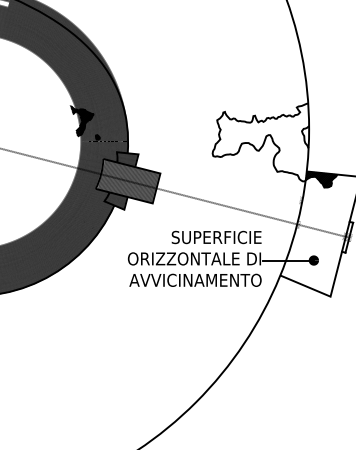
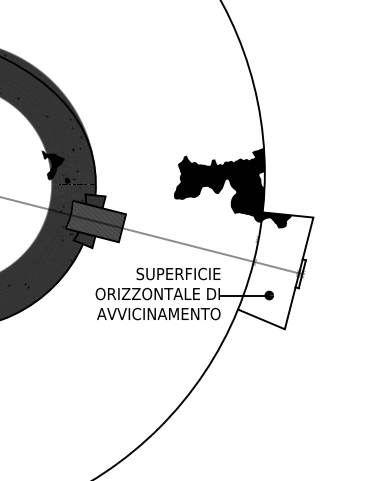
hatch: (260, 142) -> (219, 185), added

